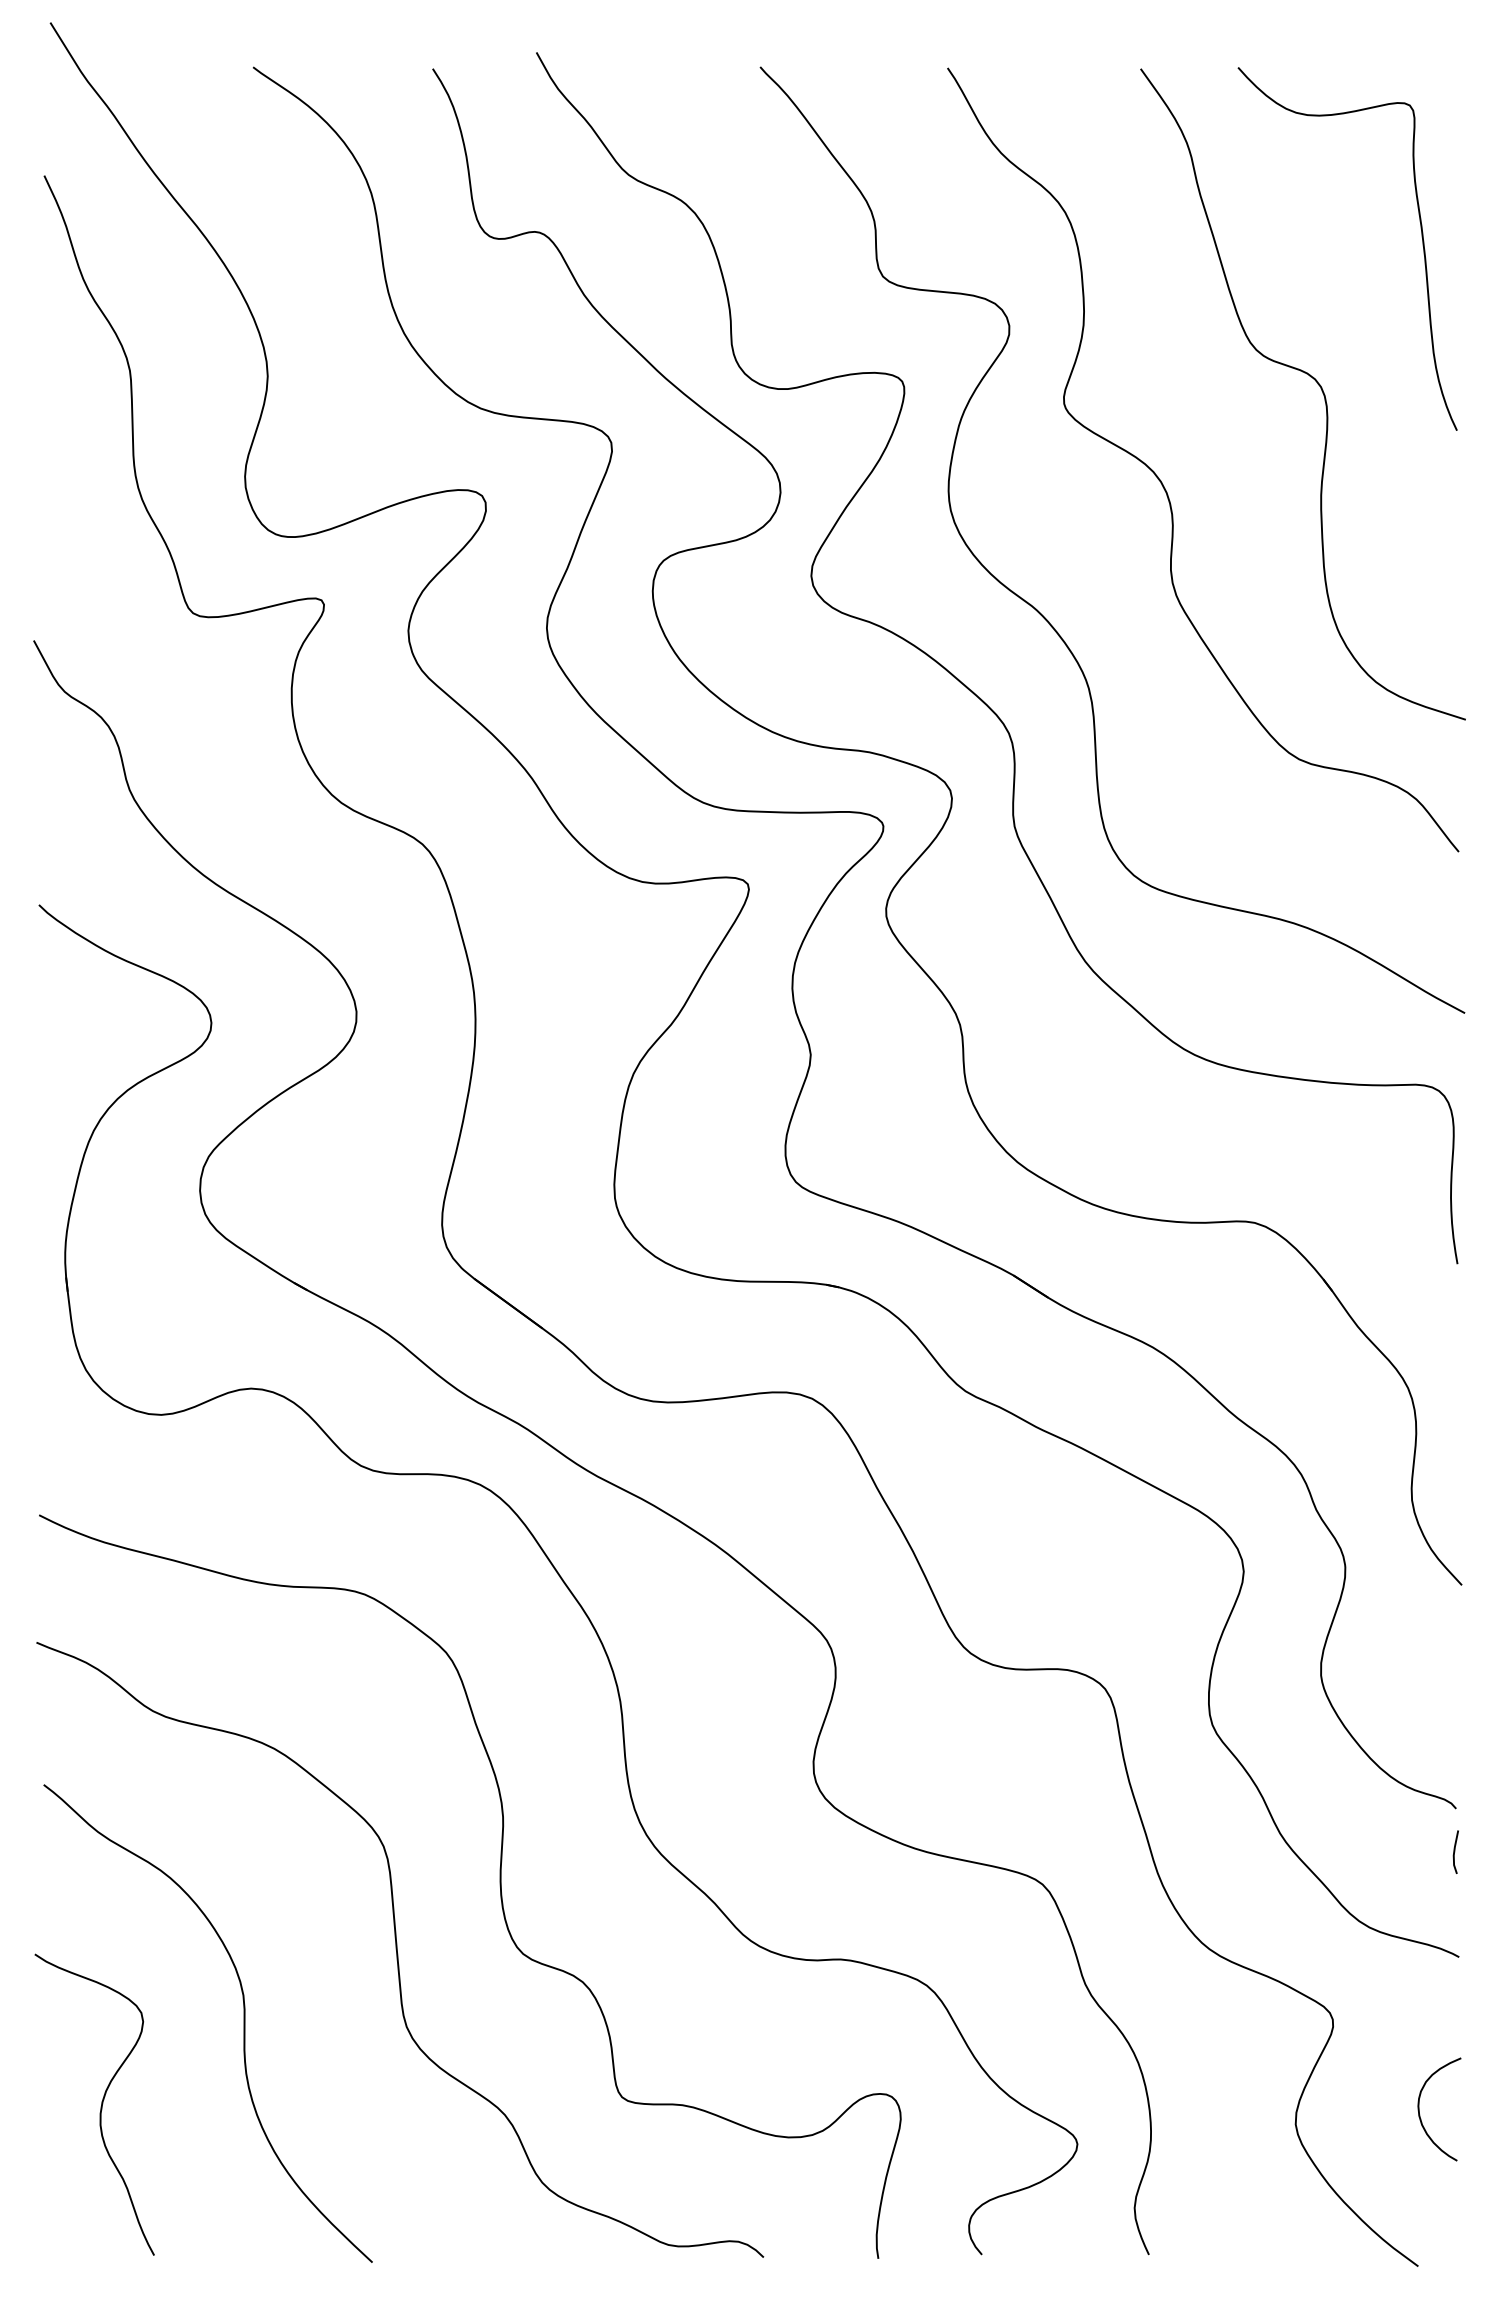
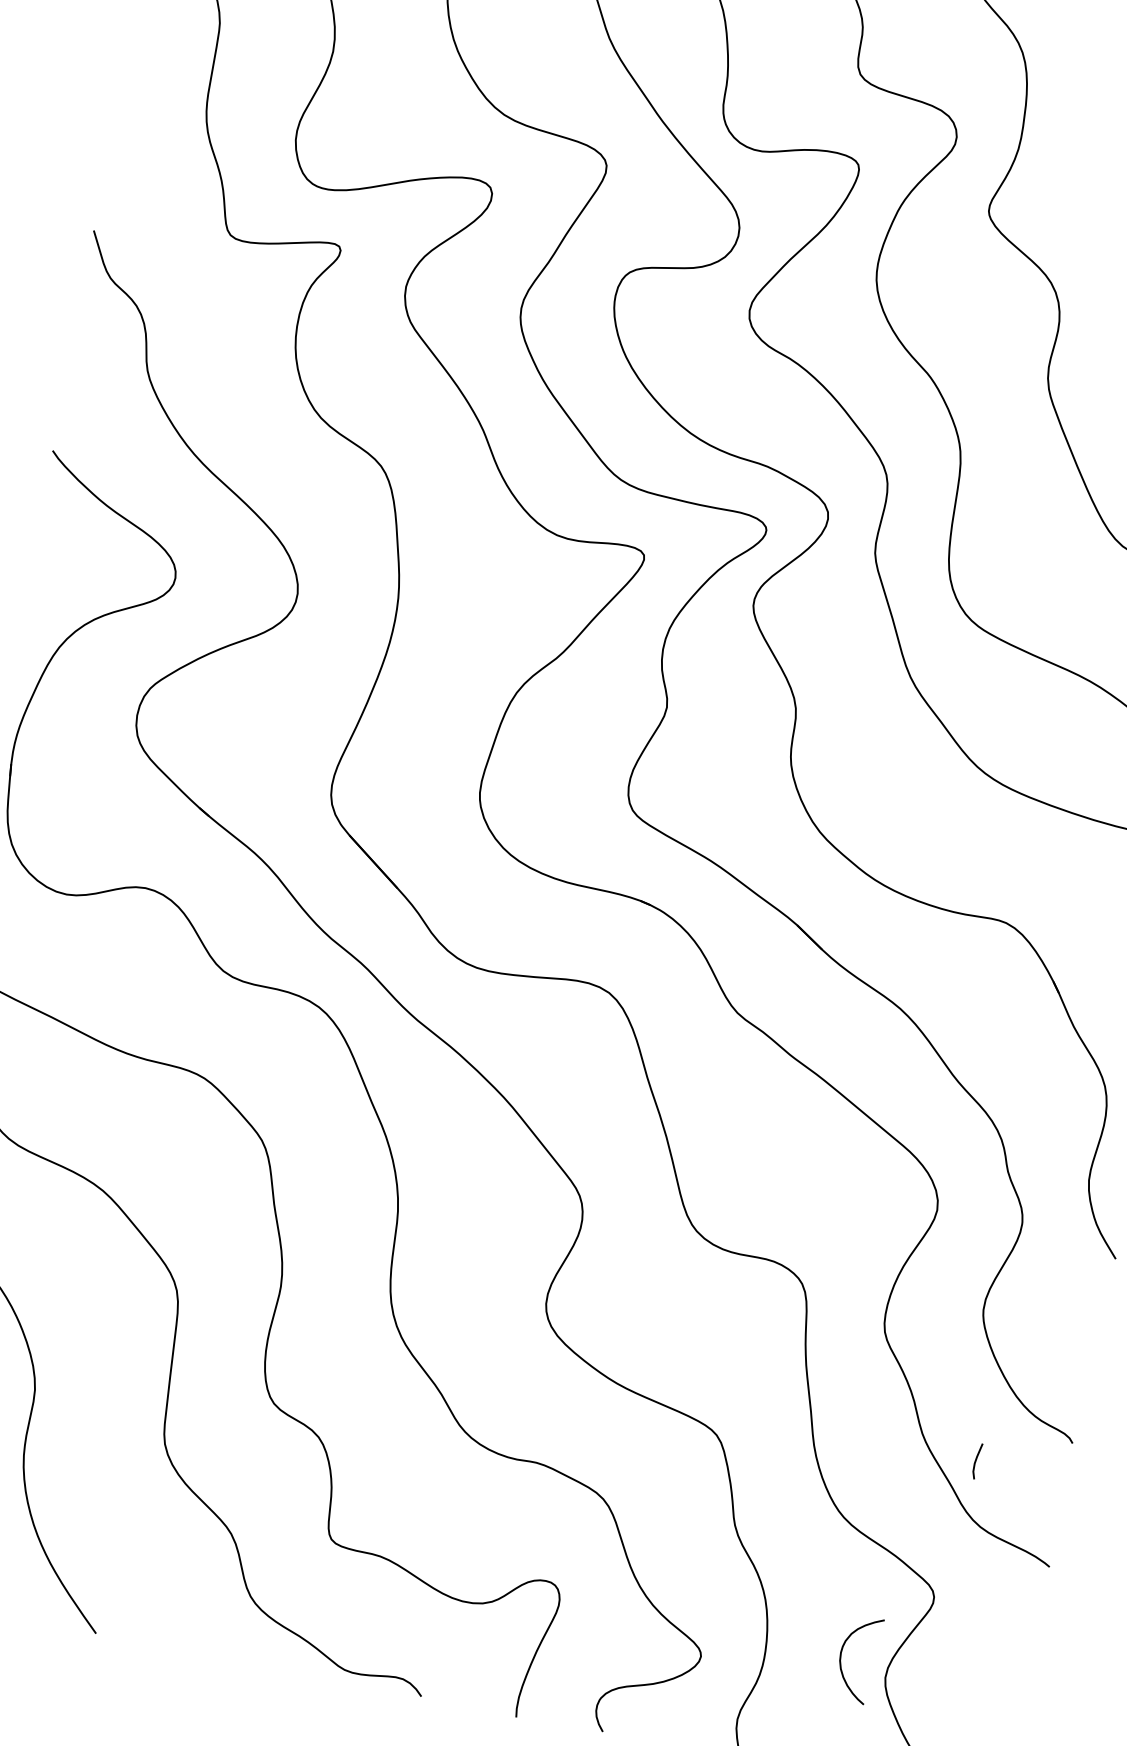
line: (1455, 1851) -> (976, 1460), moved
curve: (1420, 2114) -> (841, 1659), moved

